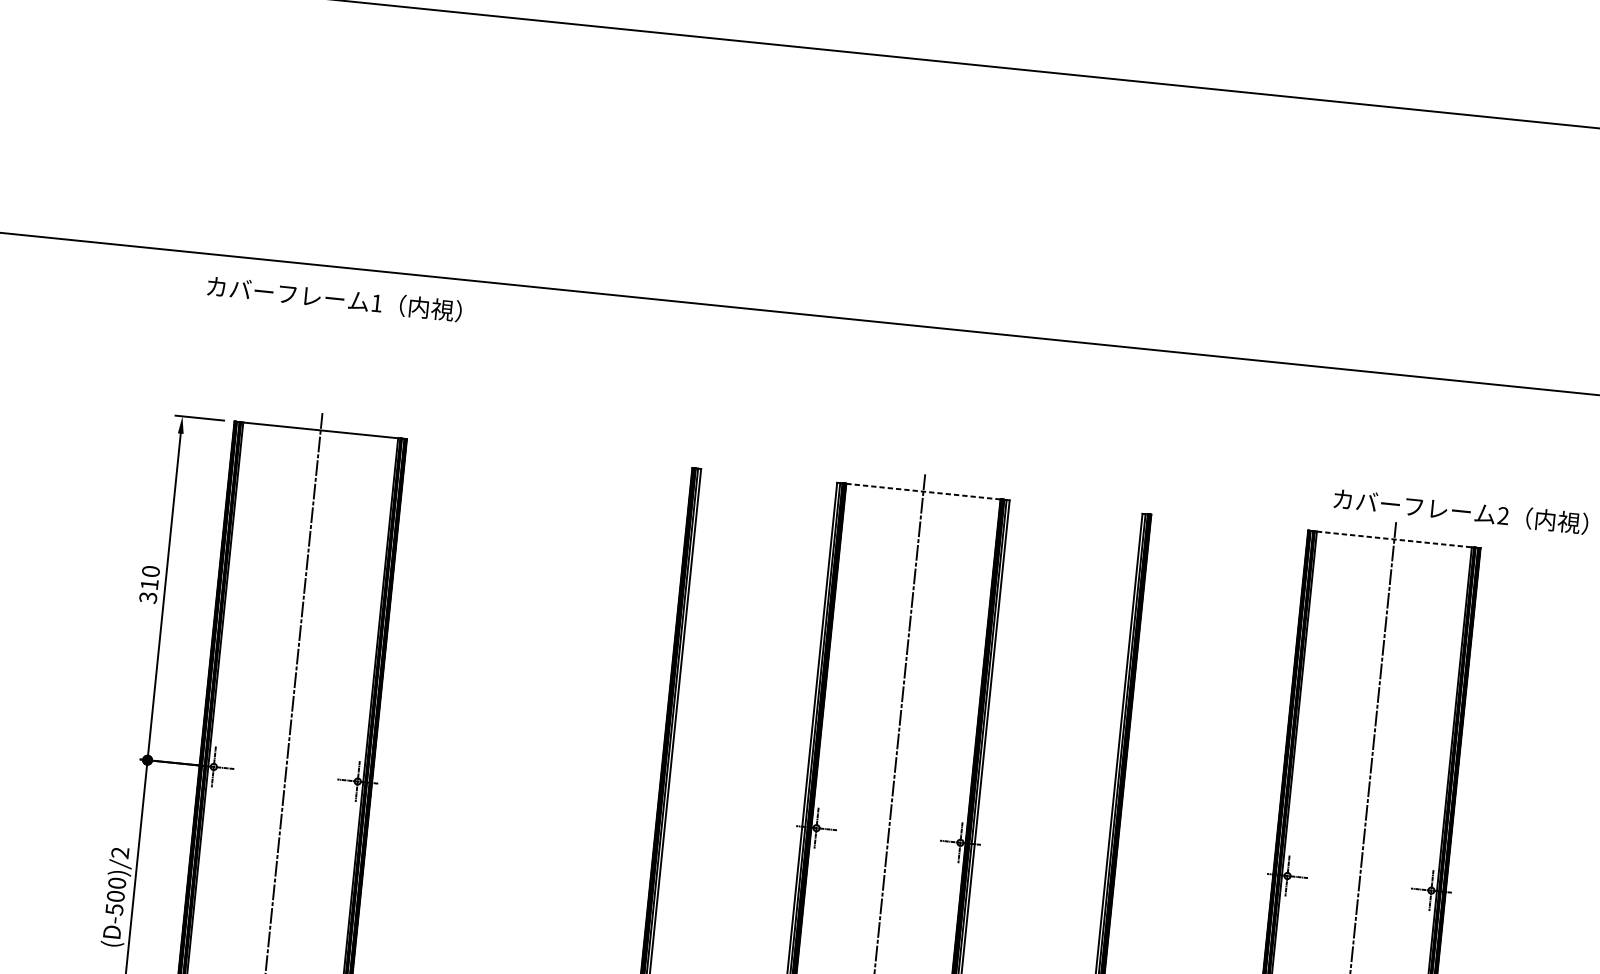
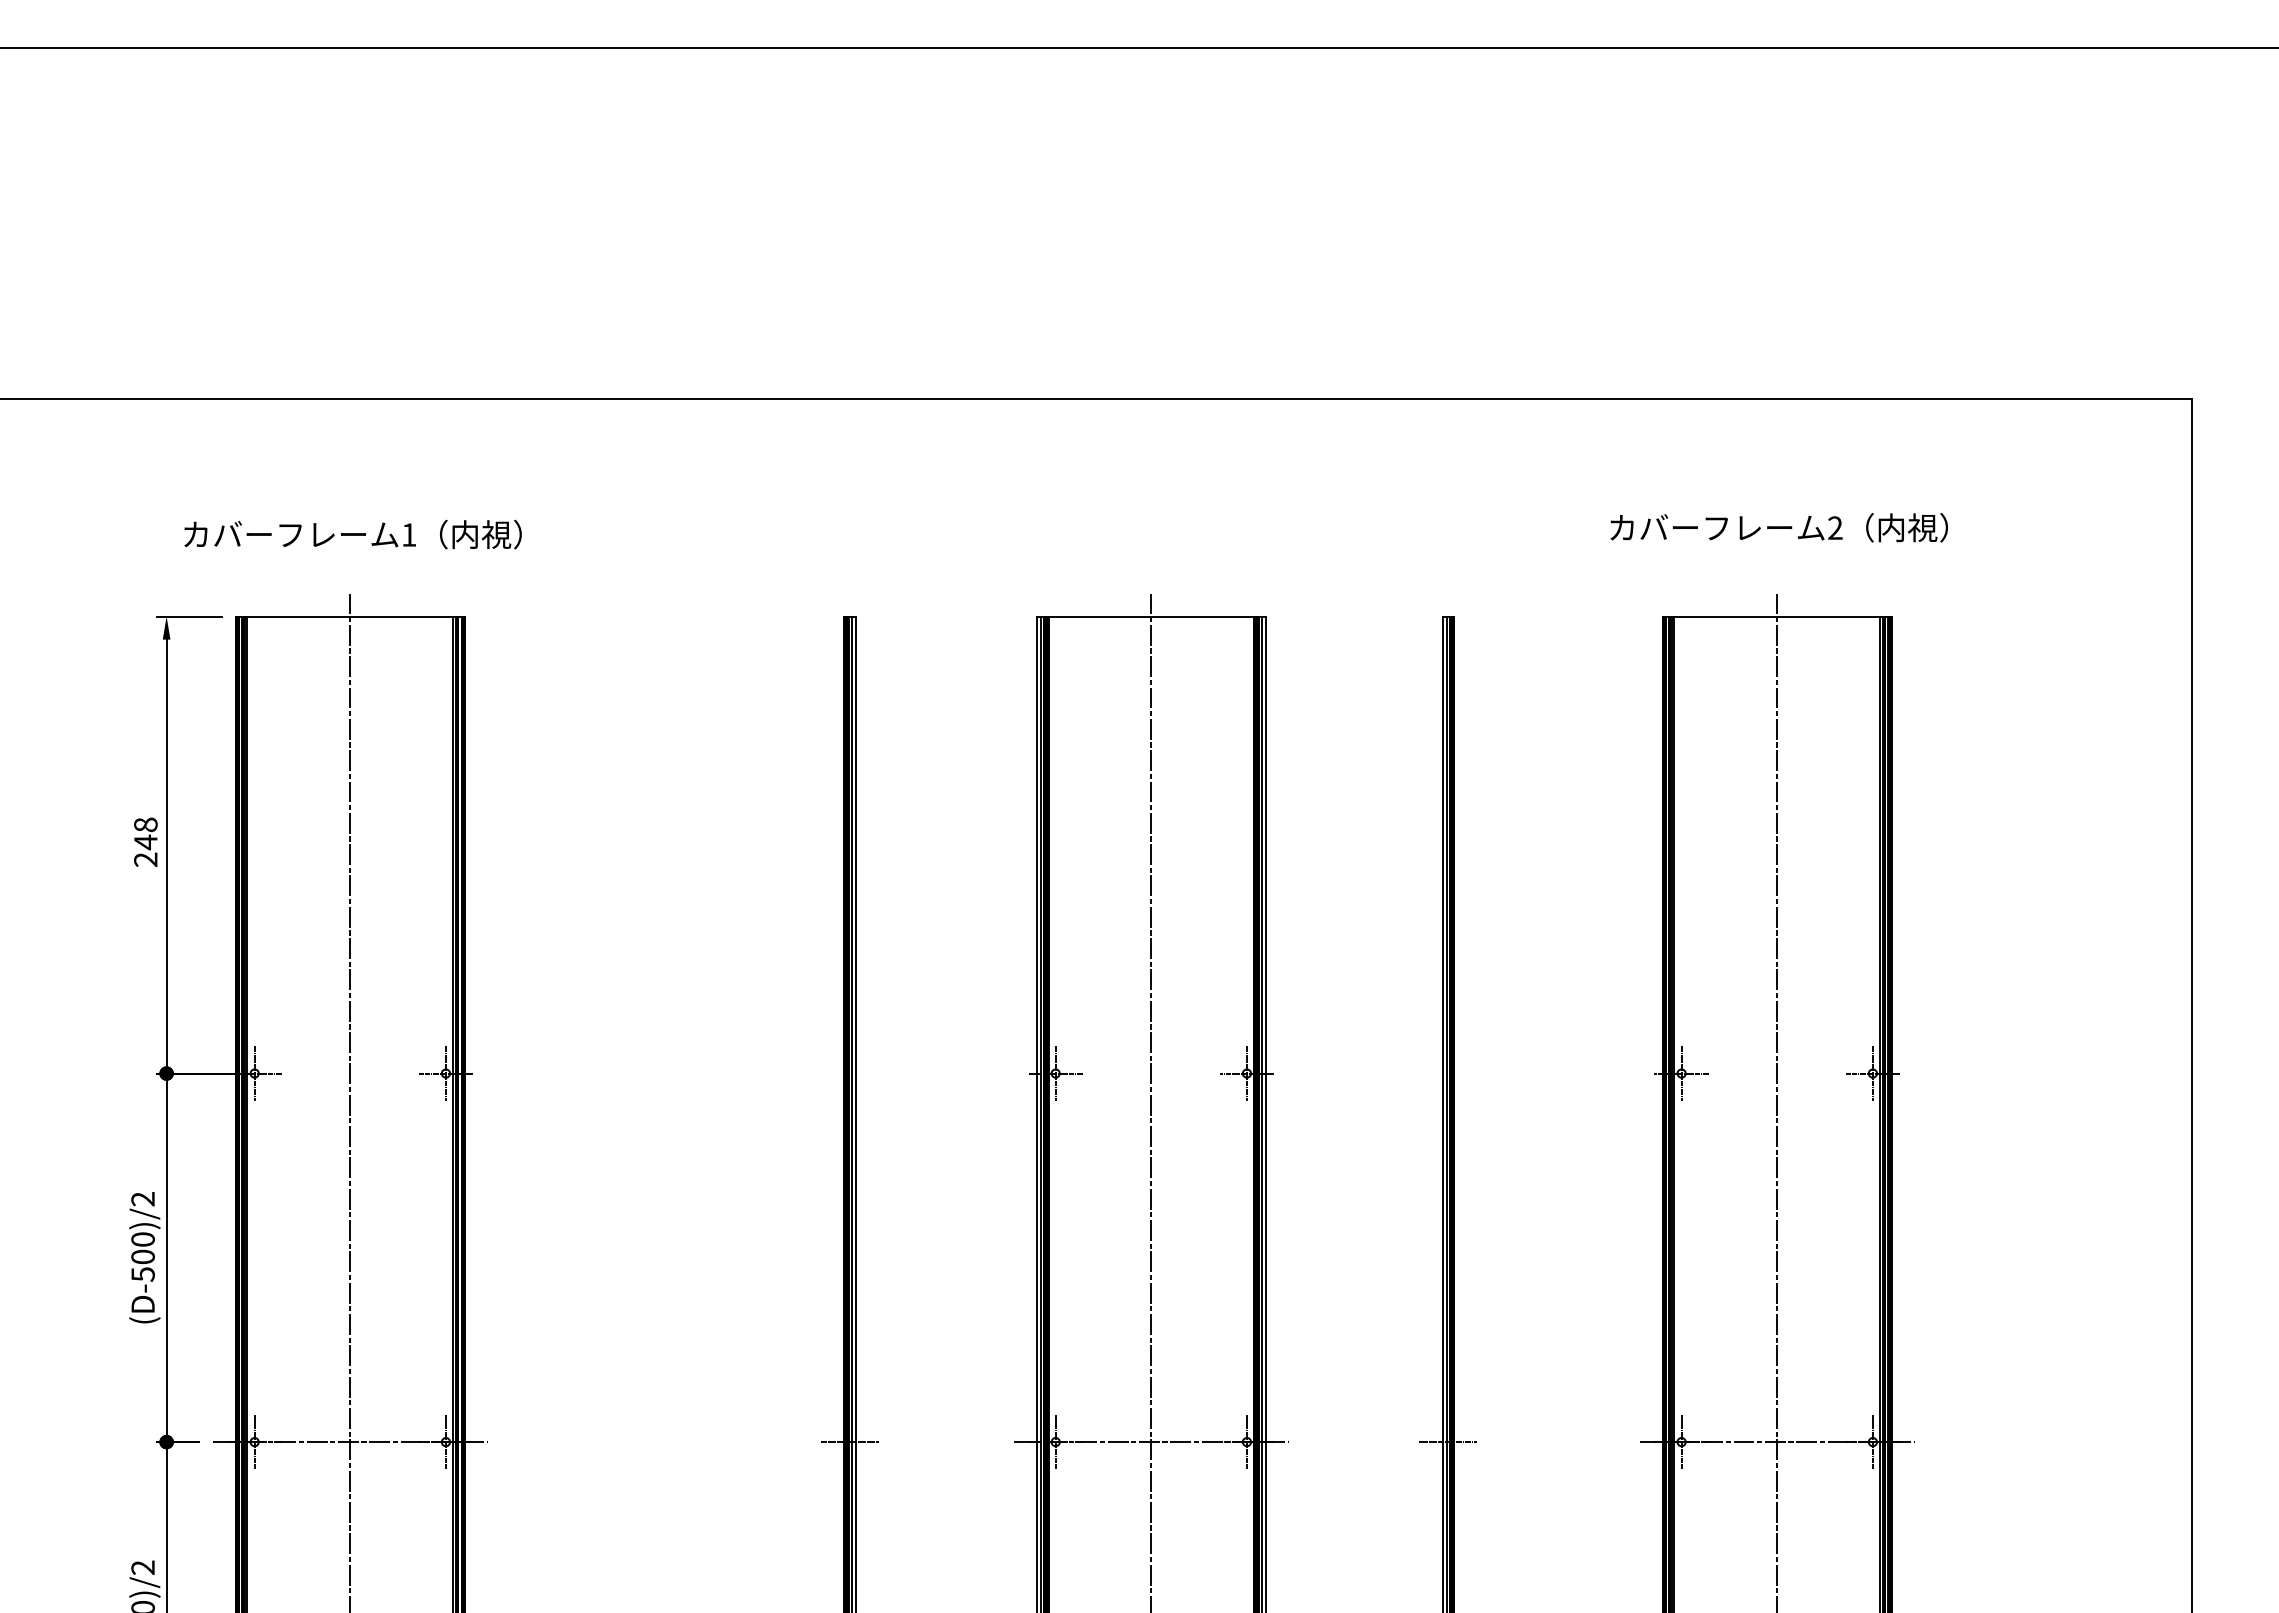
text: (334, 298) -> (352, 534), moved
line: (923, 491) -> (1151, 616), dashed -> solid
text: (1460, 511) -> (1778, 527), moved
line: (1394, 539) -> (1777, 616), dashed -> solid
text: (149, 584) -> (145, 842), 310 -> 248

